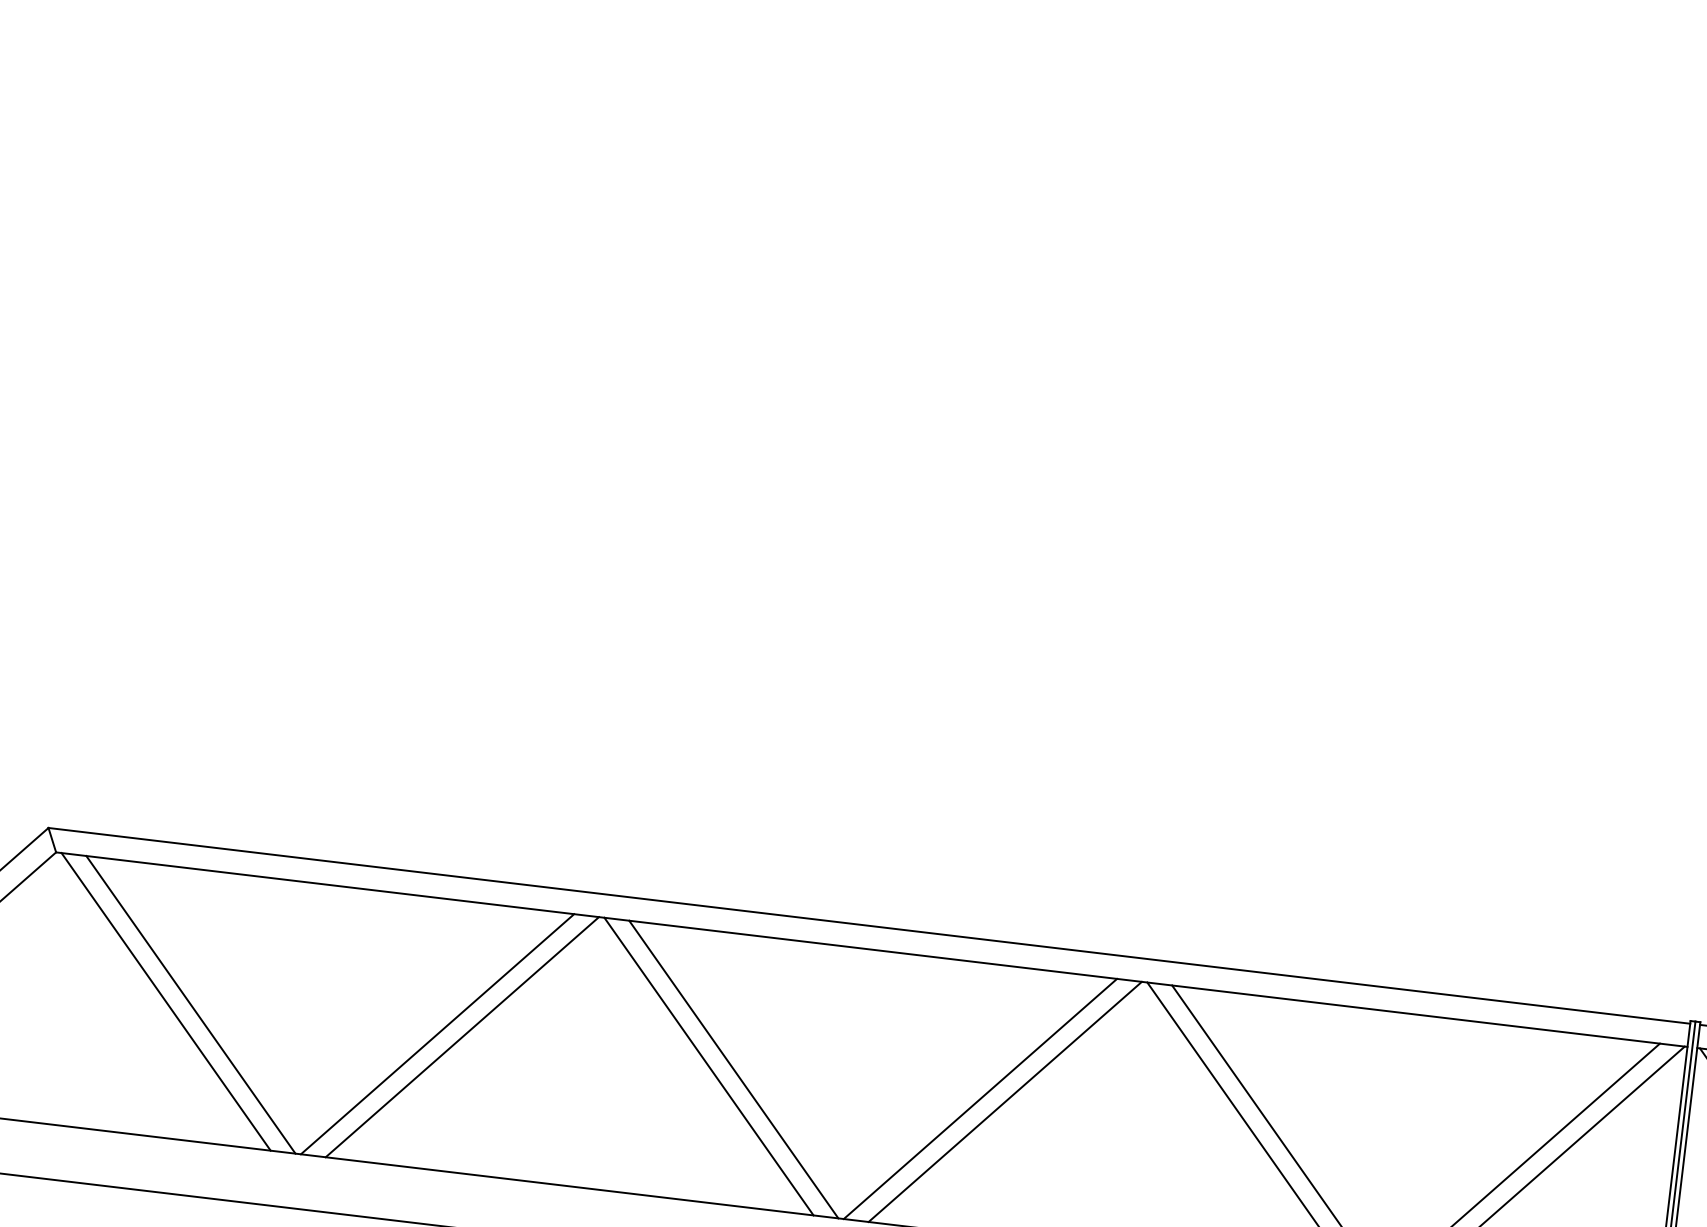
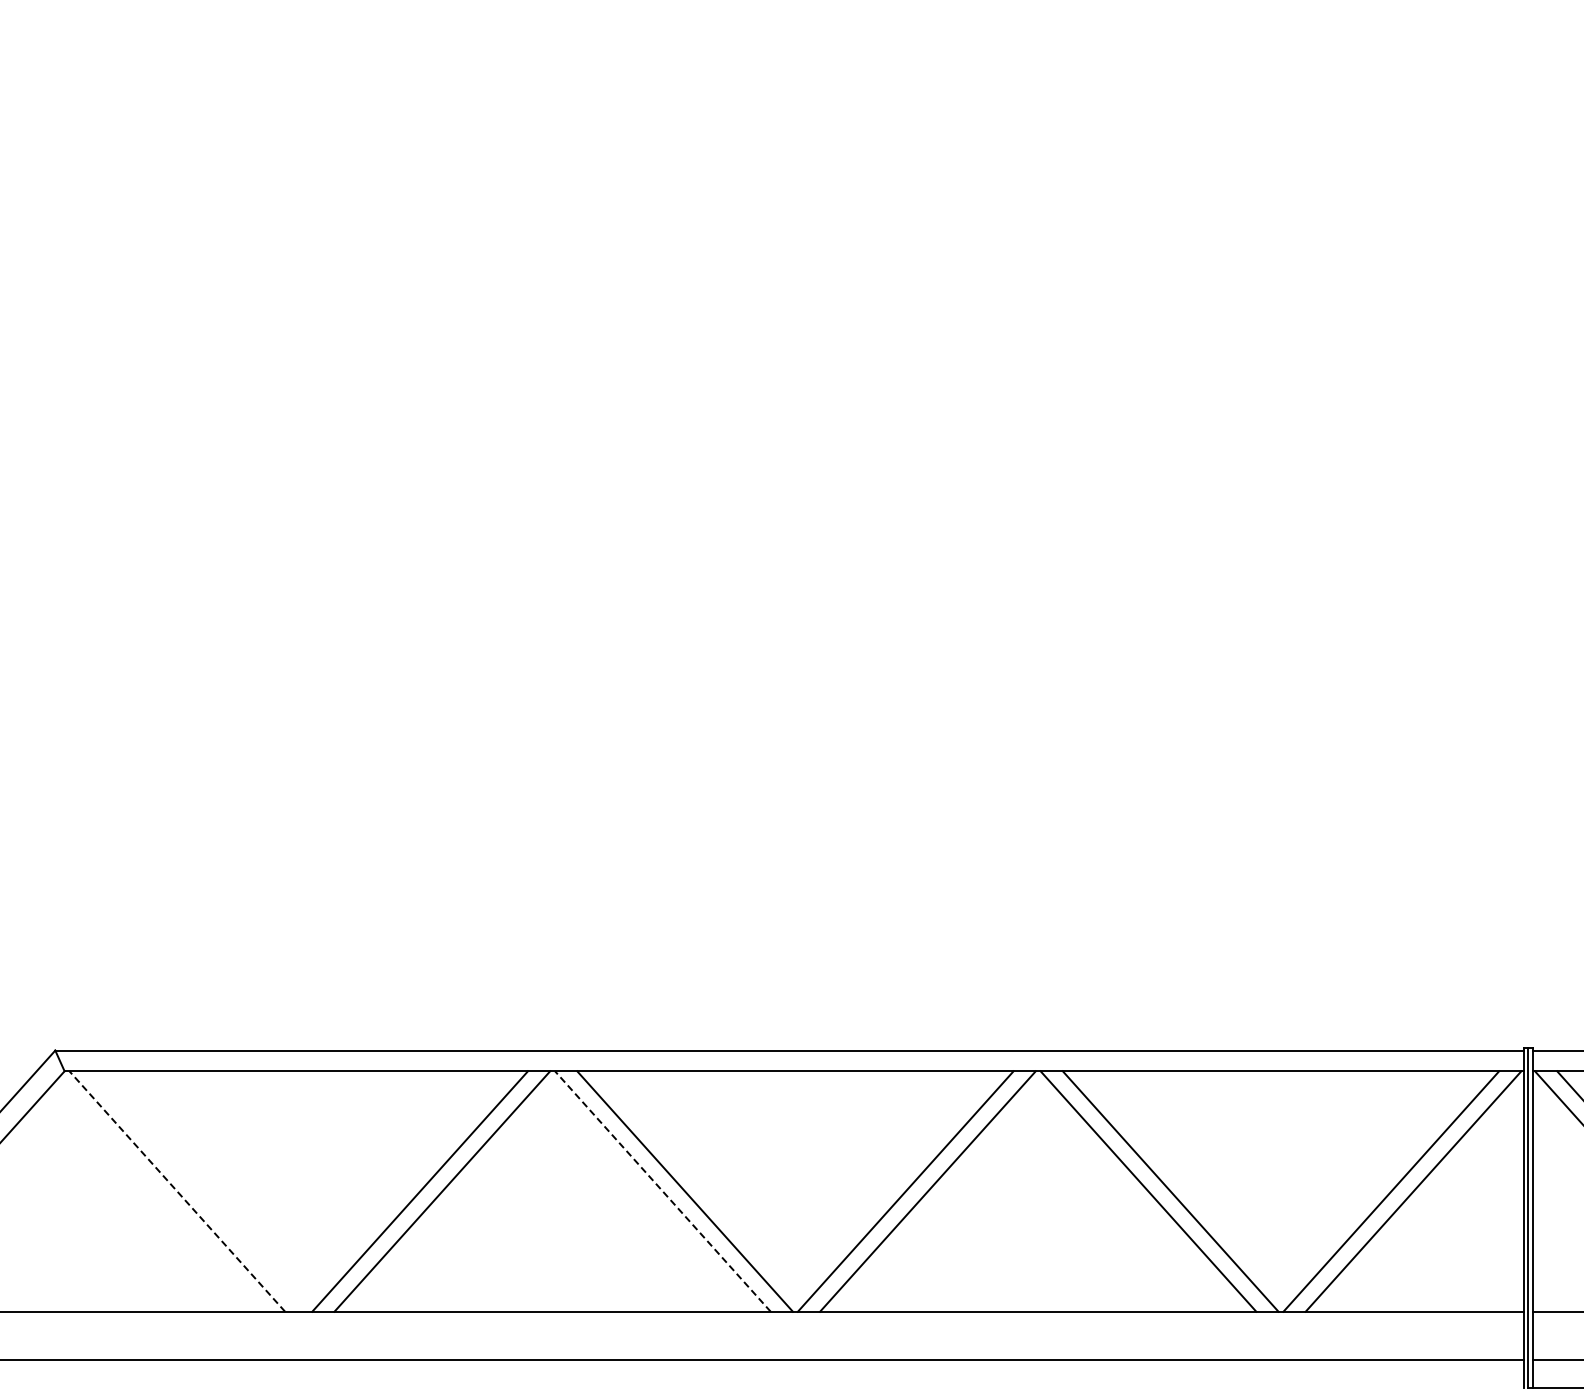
line: (166, 1001) -> (177, 1191), solid -> dashed
line: (190, 1004) -> (199, 1191), removed
line: (708, 1066) -> (662, 1191), solid -> dashed

